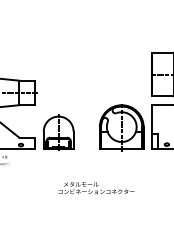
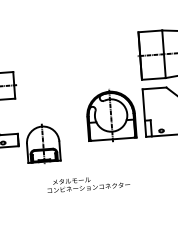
part: (58, 132) -> (43, 143), moved

